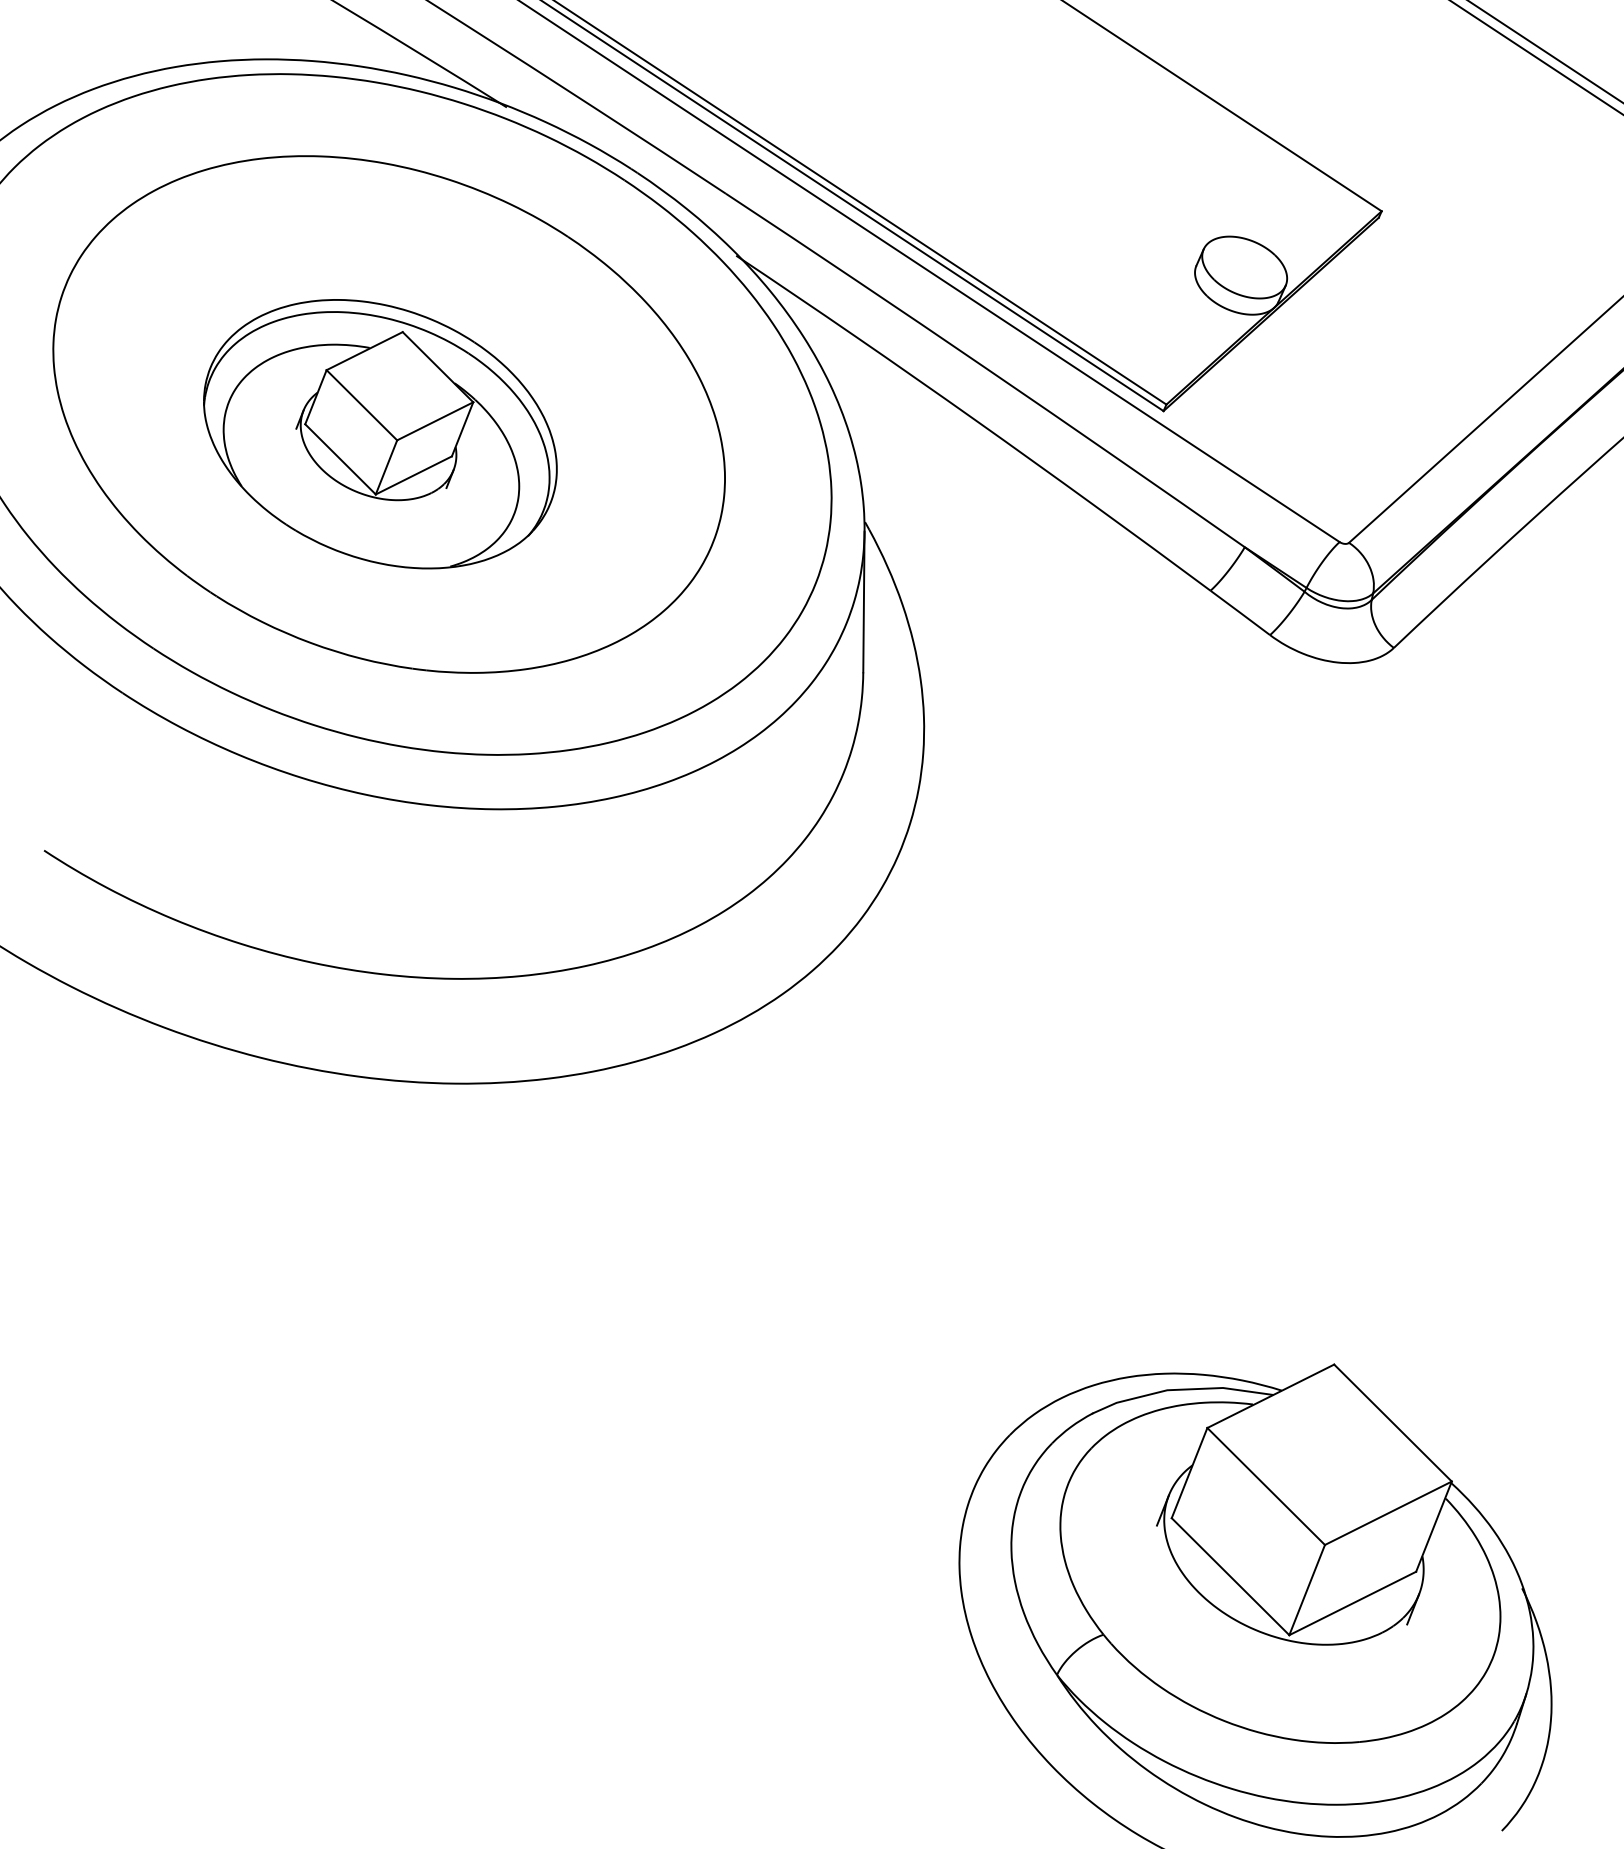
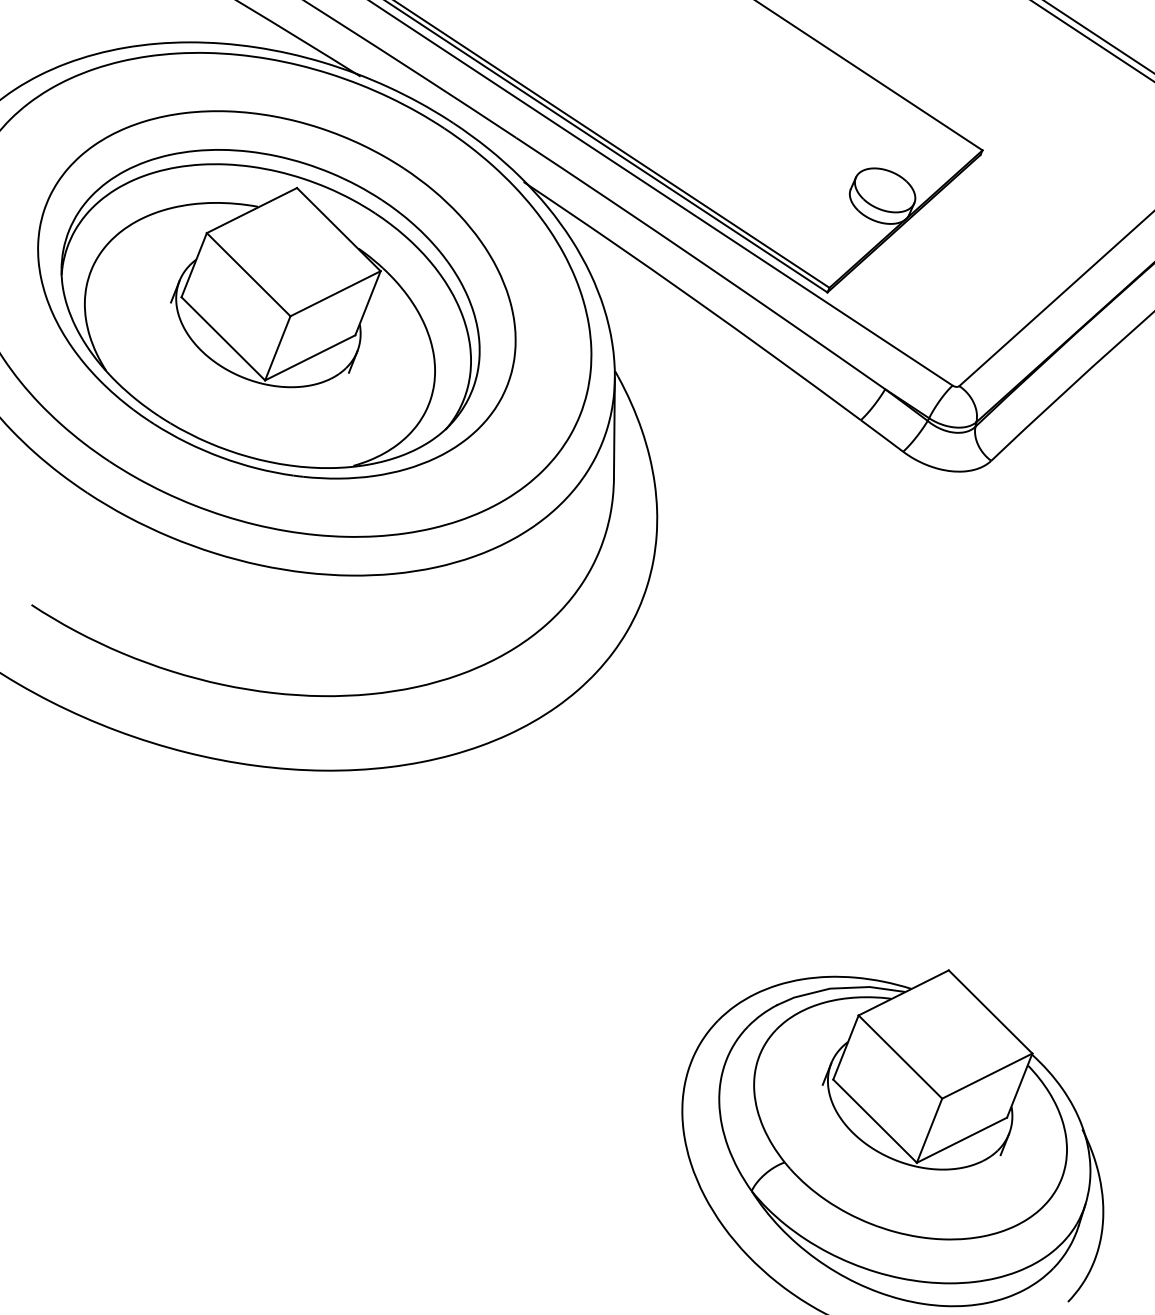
part: (380, 433) -> (270, 308), size x1.67

